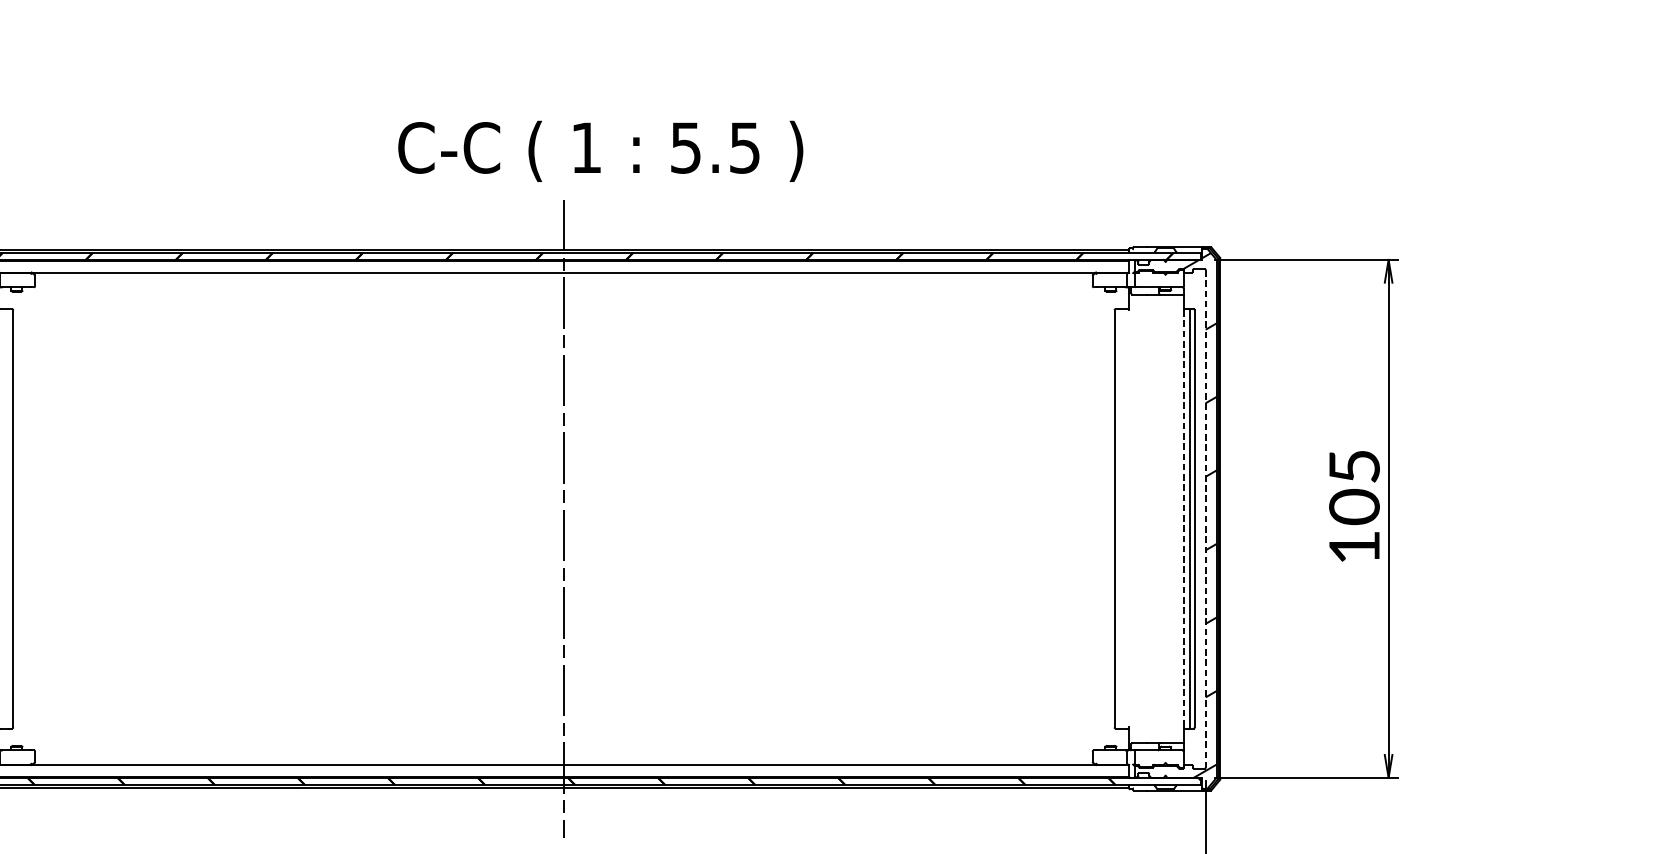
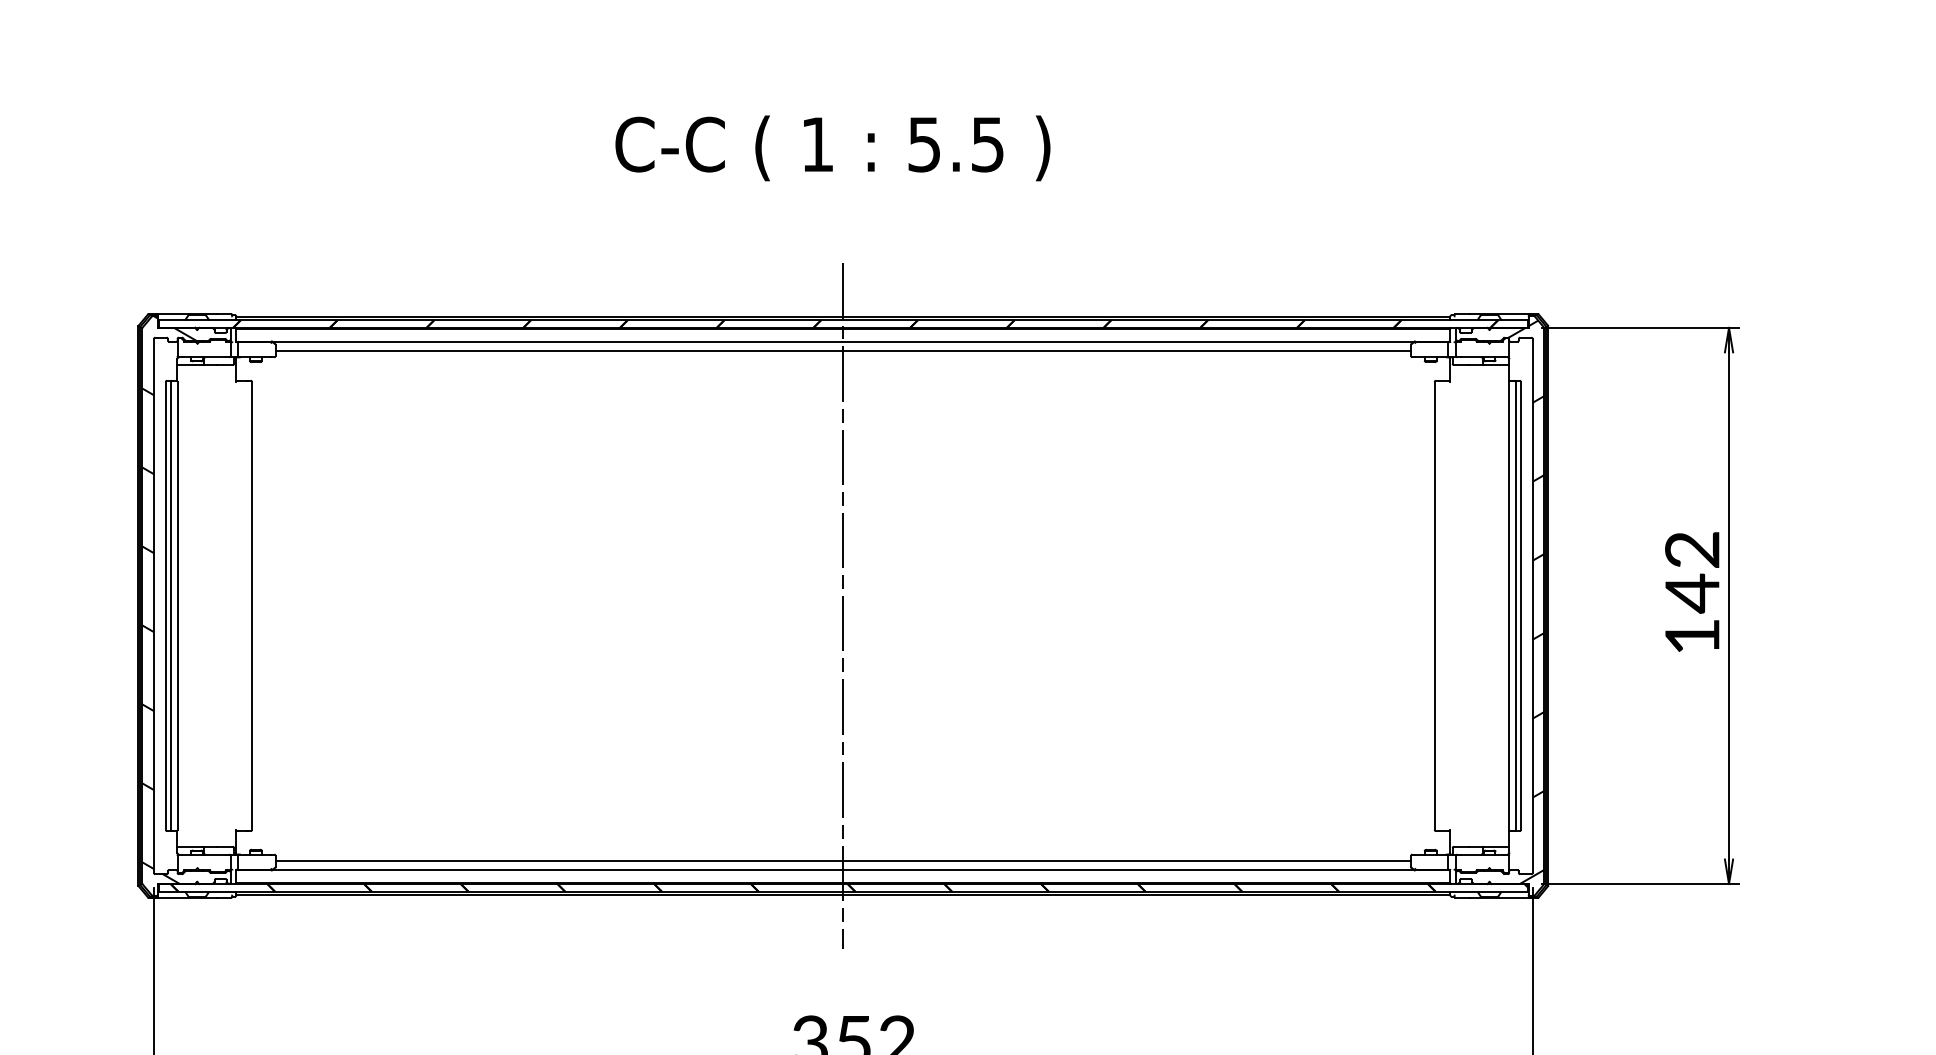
text: (600, 151) -> (832, 148), moved
line: (564, 281) -> (843, 351), added
text: (1354, 487) -> (1692, 572), 105 -> 142
line: (1184, 519) -> (1509, 606), dashed -> solid
line: (1205, 519) -> (1532, 606), dashed -> solid
line: (564, 755) -> (843, 860), added

